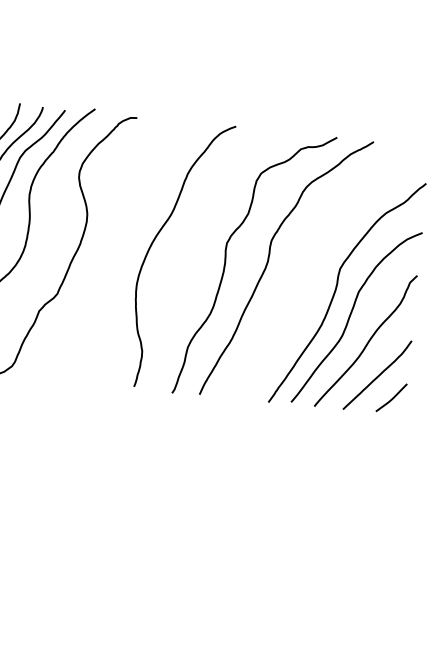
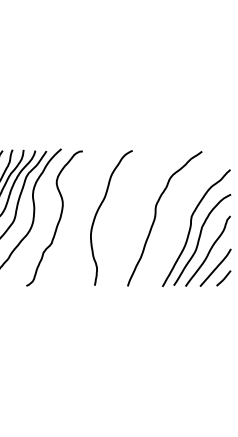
curve: (226, 261) -> (134, 218), removed

